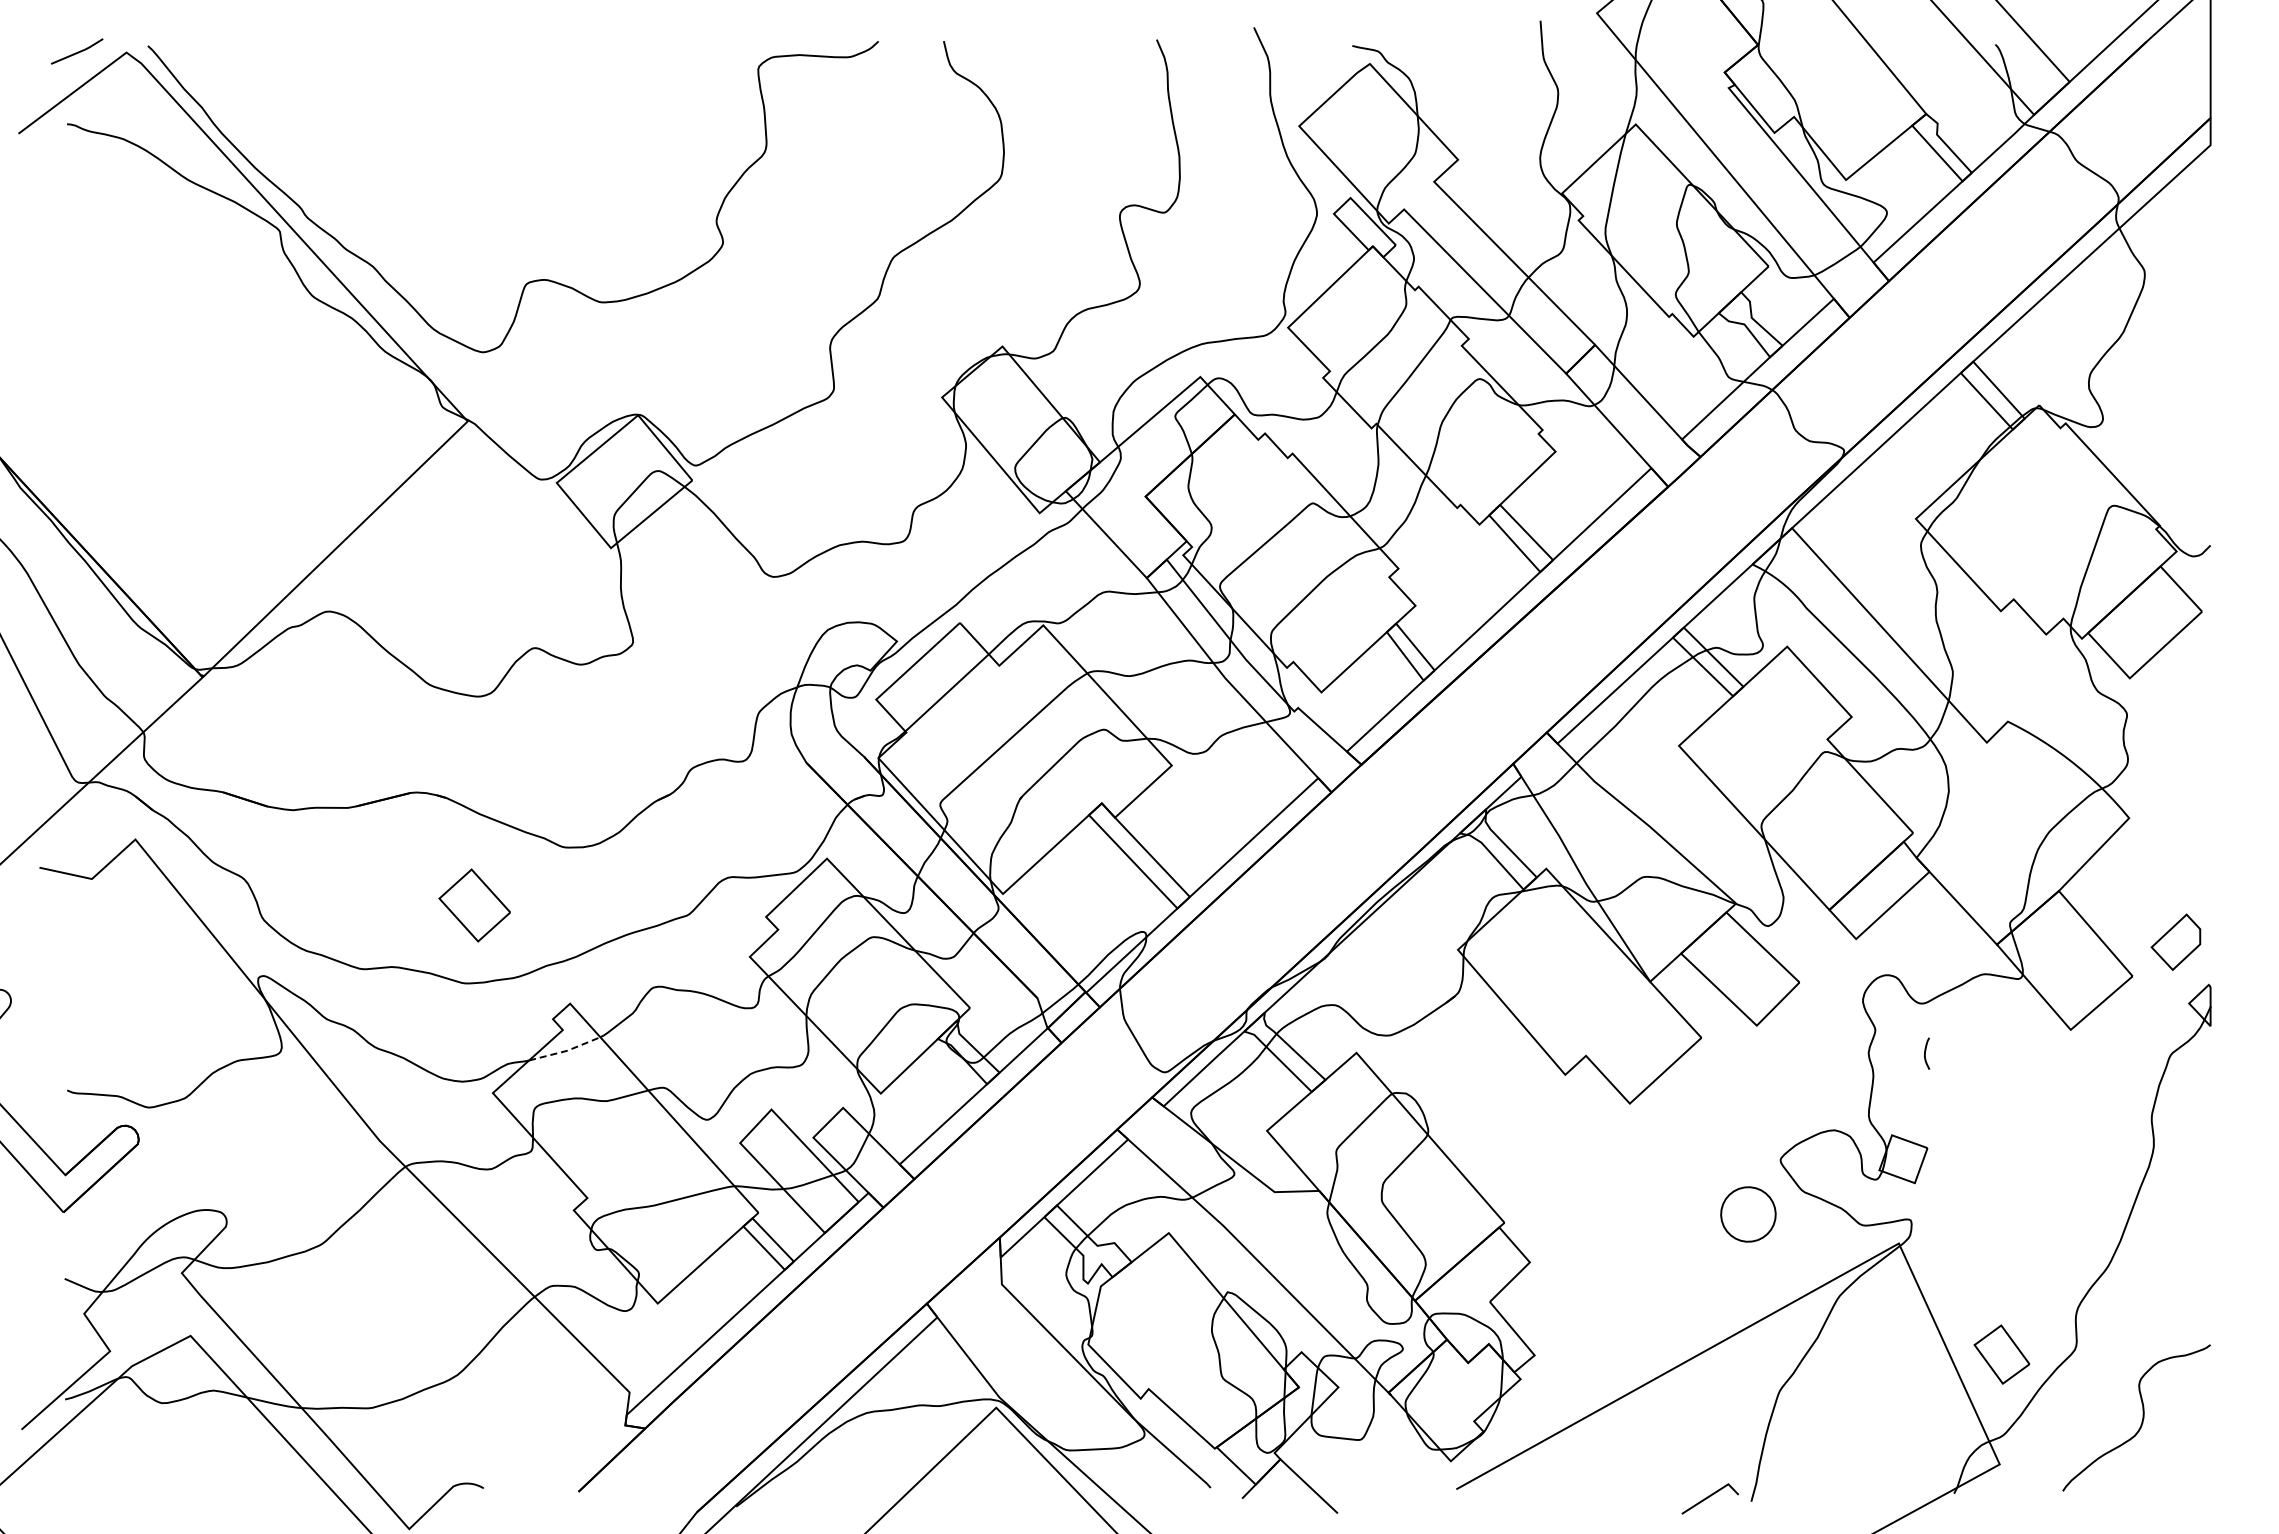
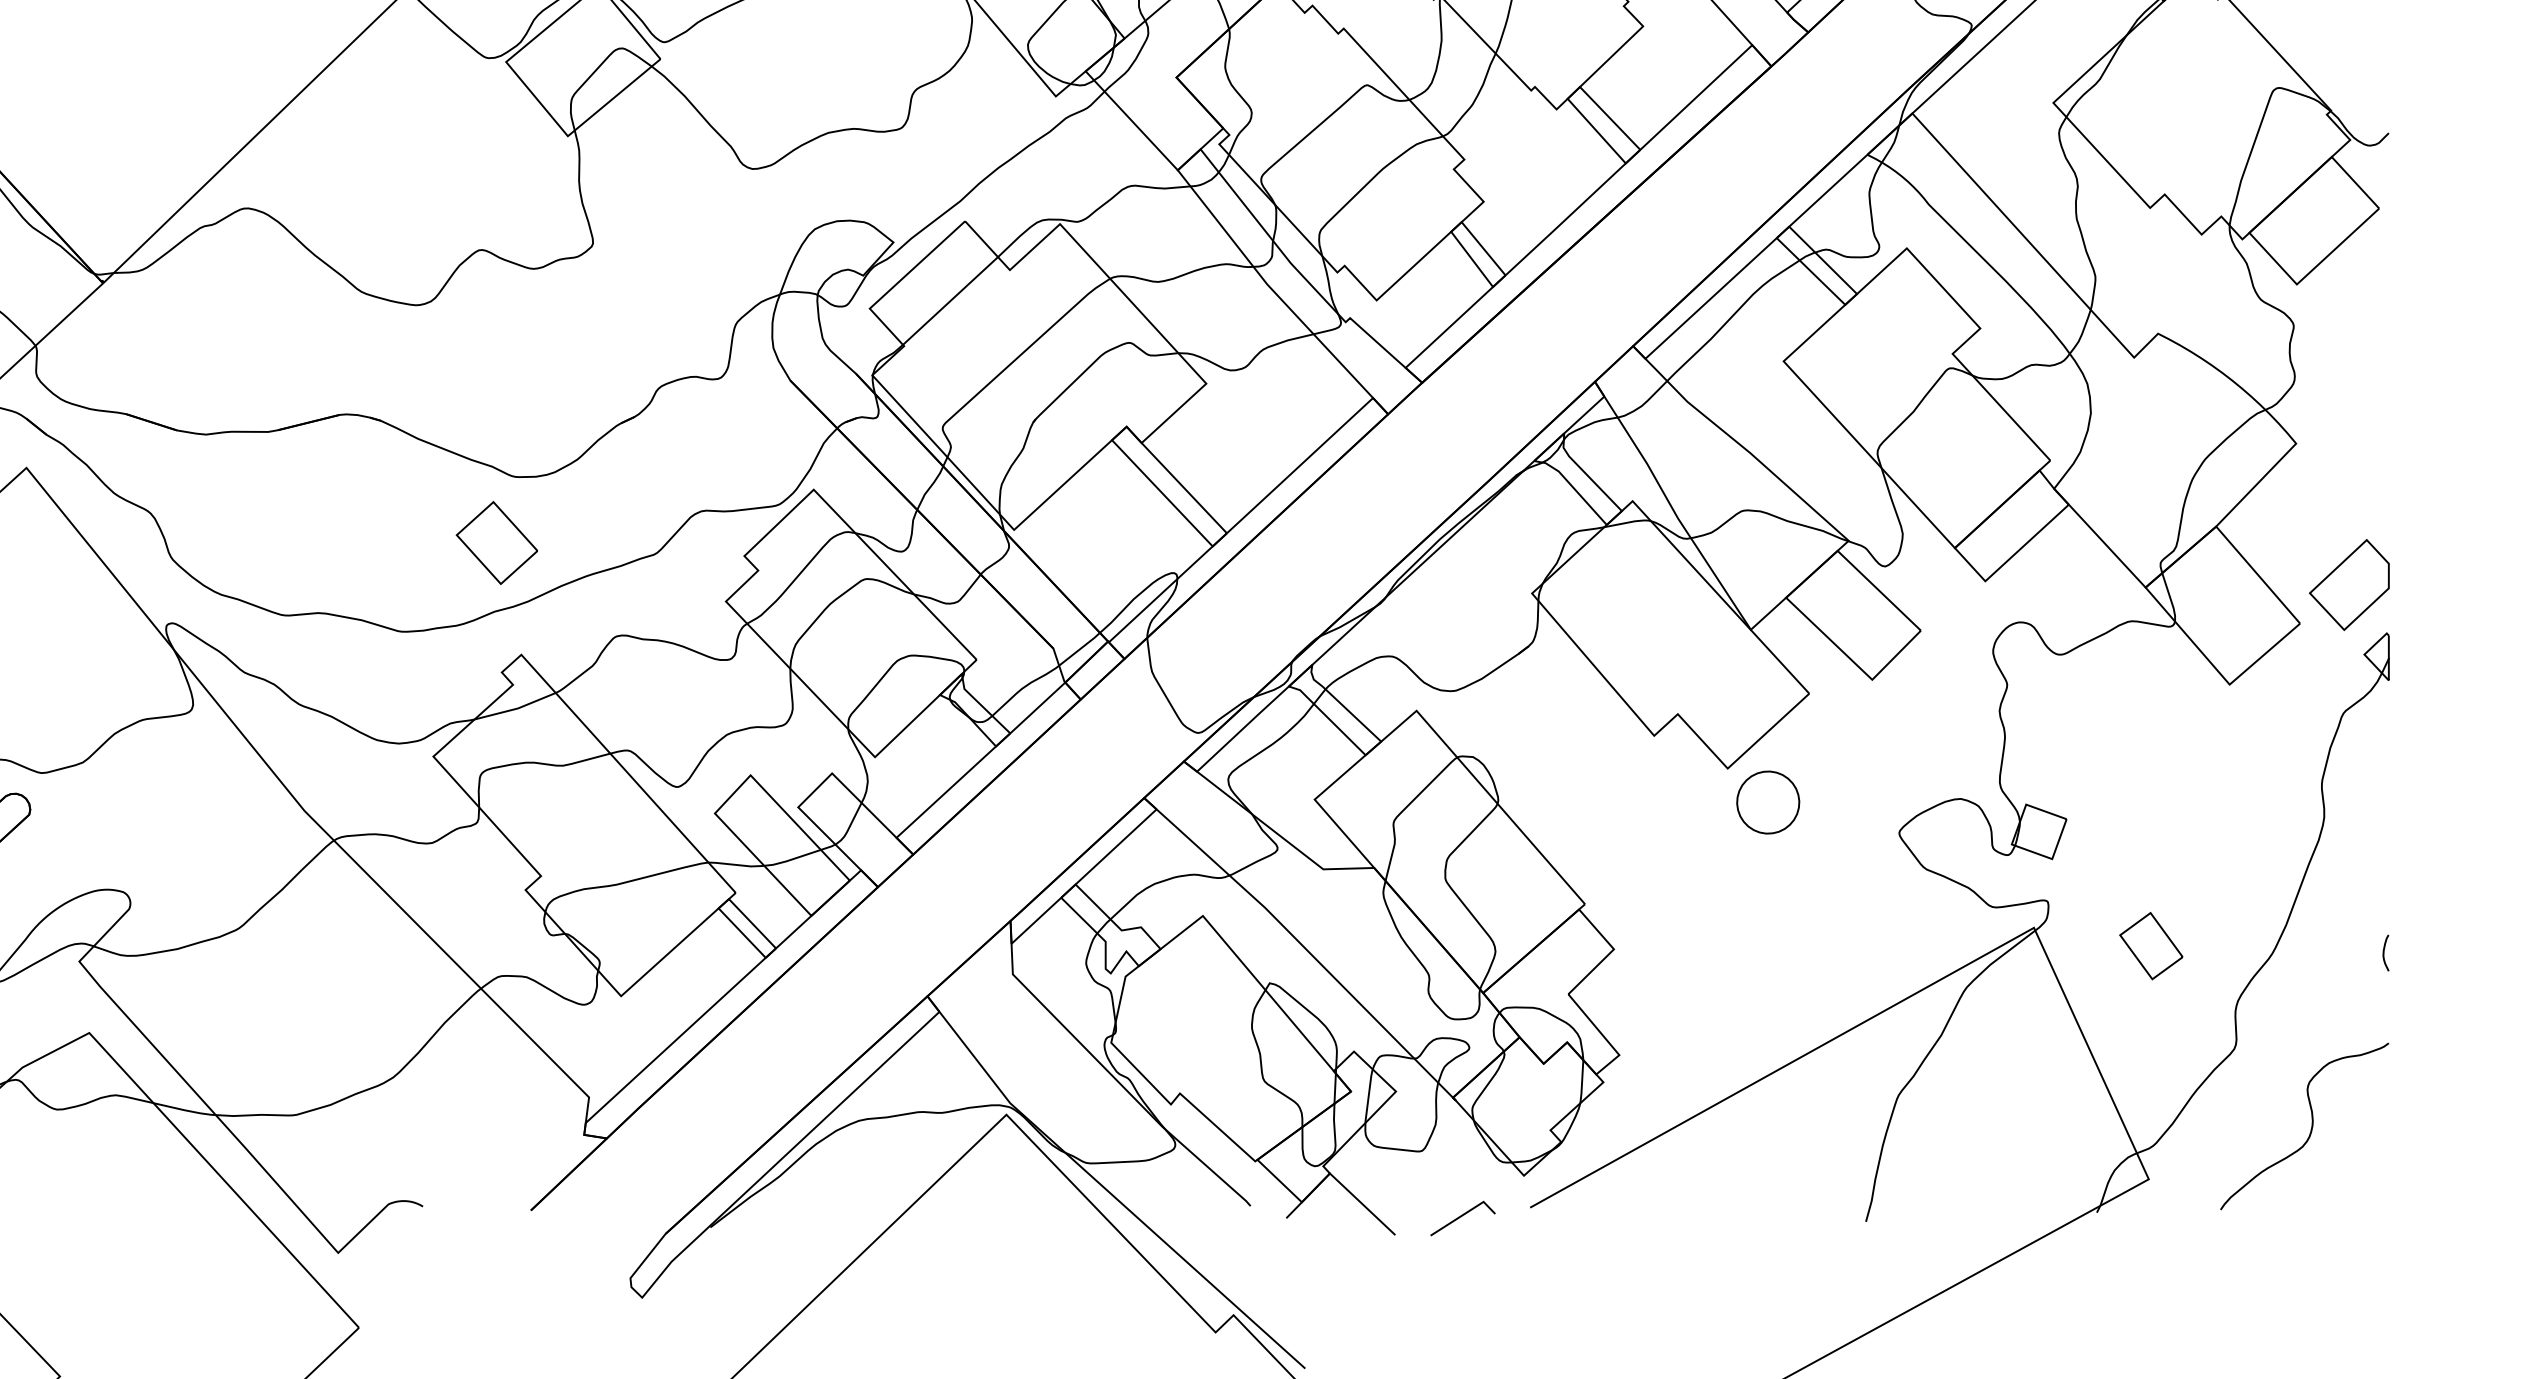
part: (474, 905) -> (496, 543), moved
part: (2175, 941) -> (2348, 584), size x1.43
line: (566, 1051) -> (517, 709), dashed -> solid
curve: (1925, 1053) -> (2384, 952), moved
part: (1748, 1214) -> (1768, 802), moved
part: (2001, 1354) -> (2150, 946), moved
line: (1709, 1497) -> (1462, 1216), moved

